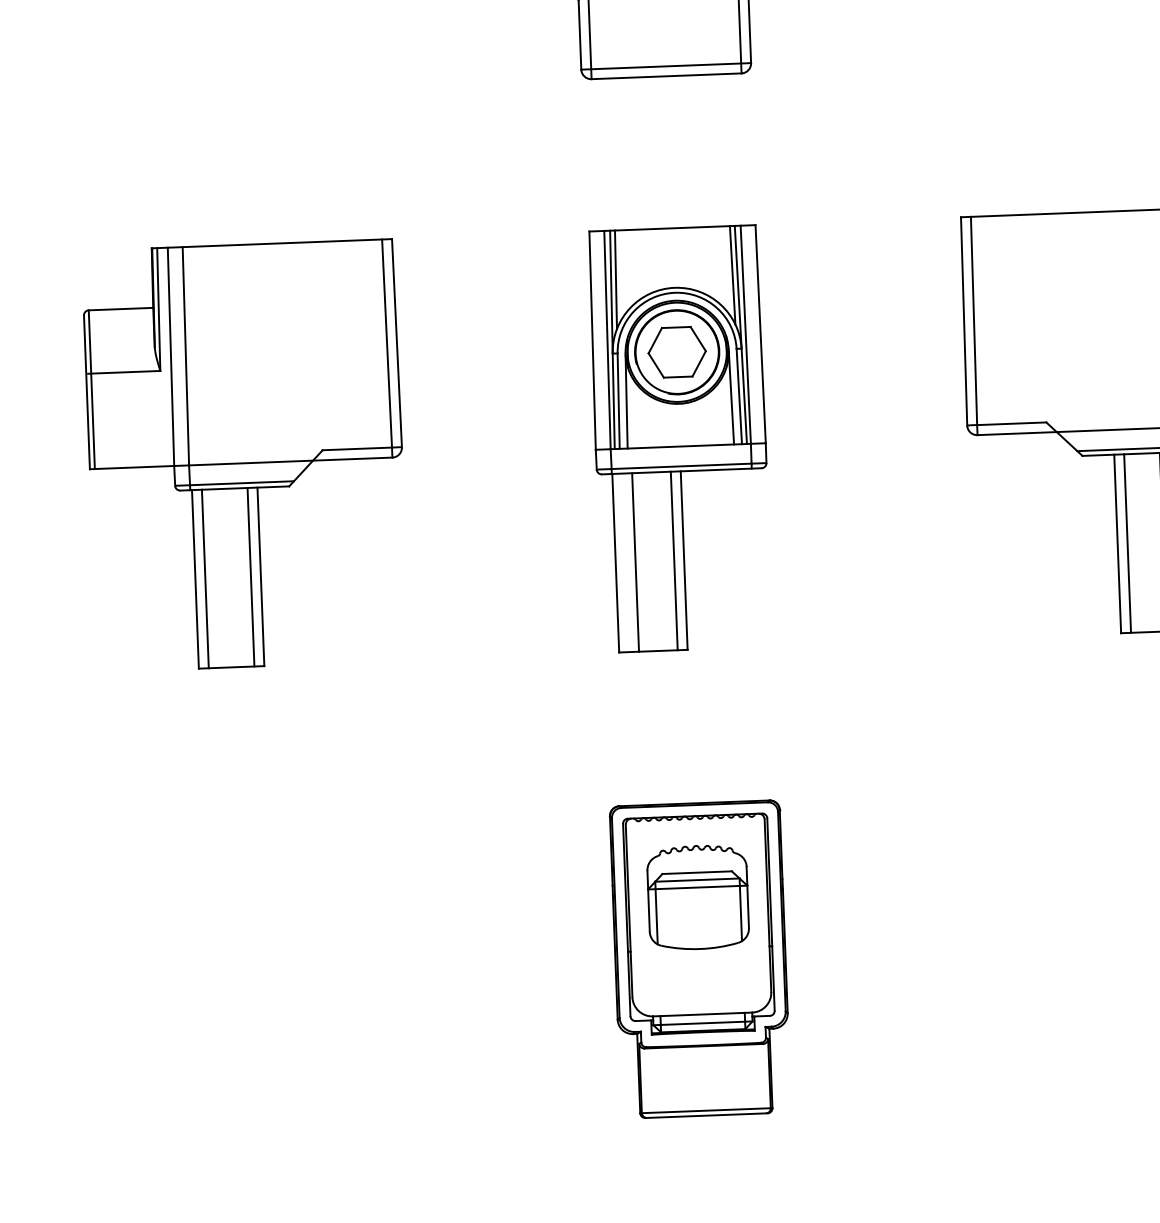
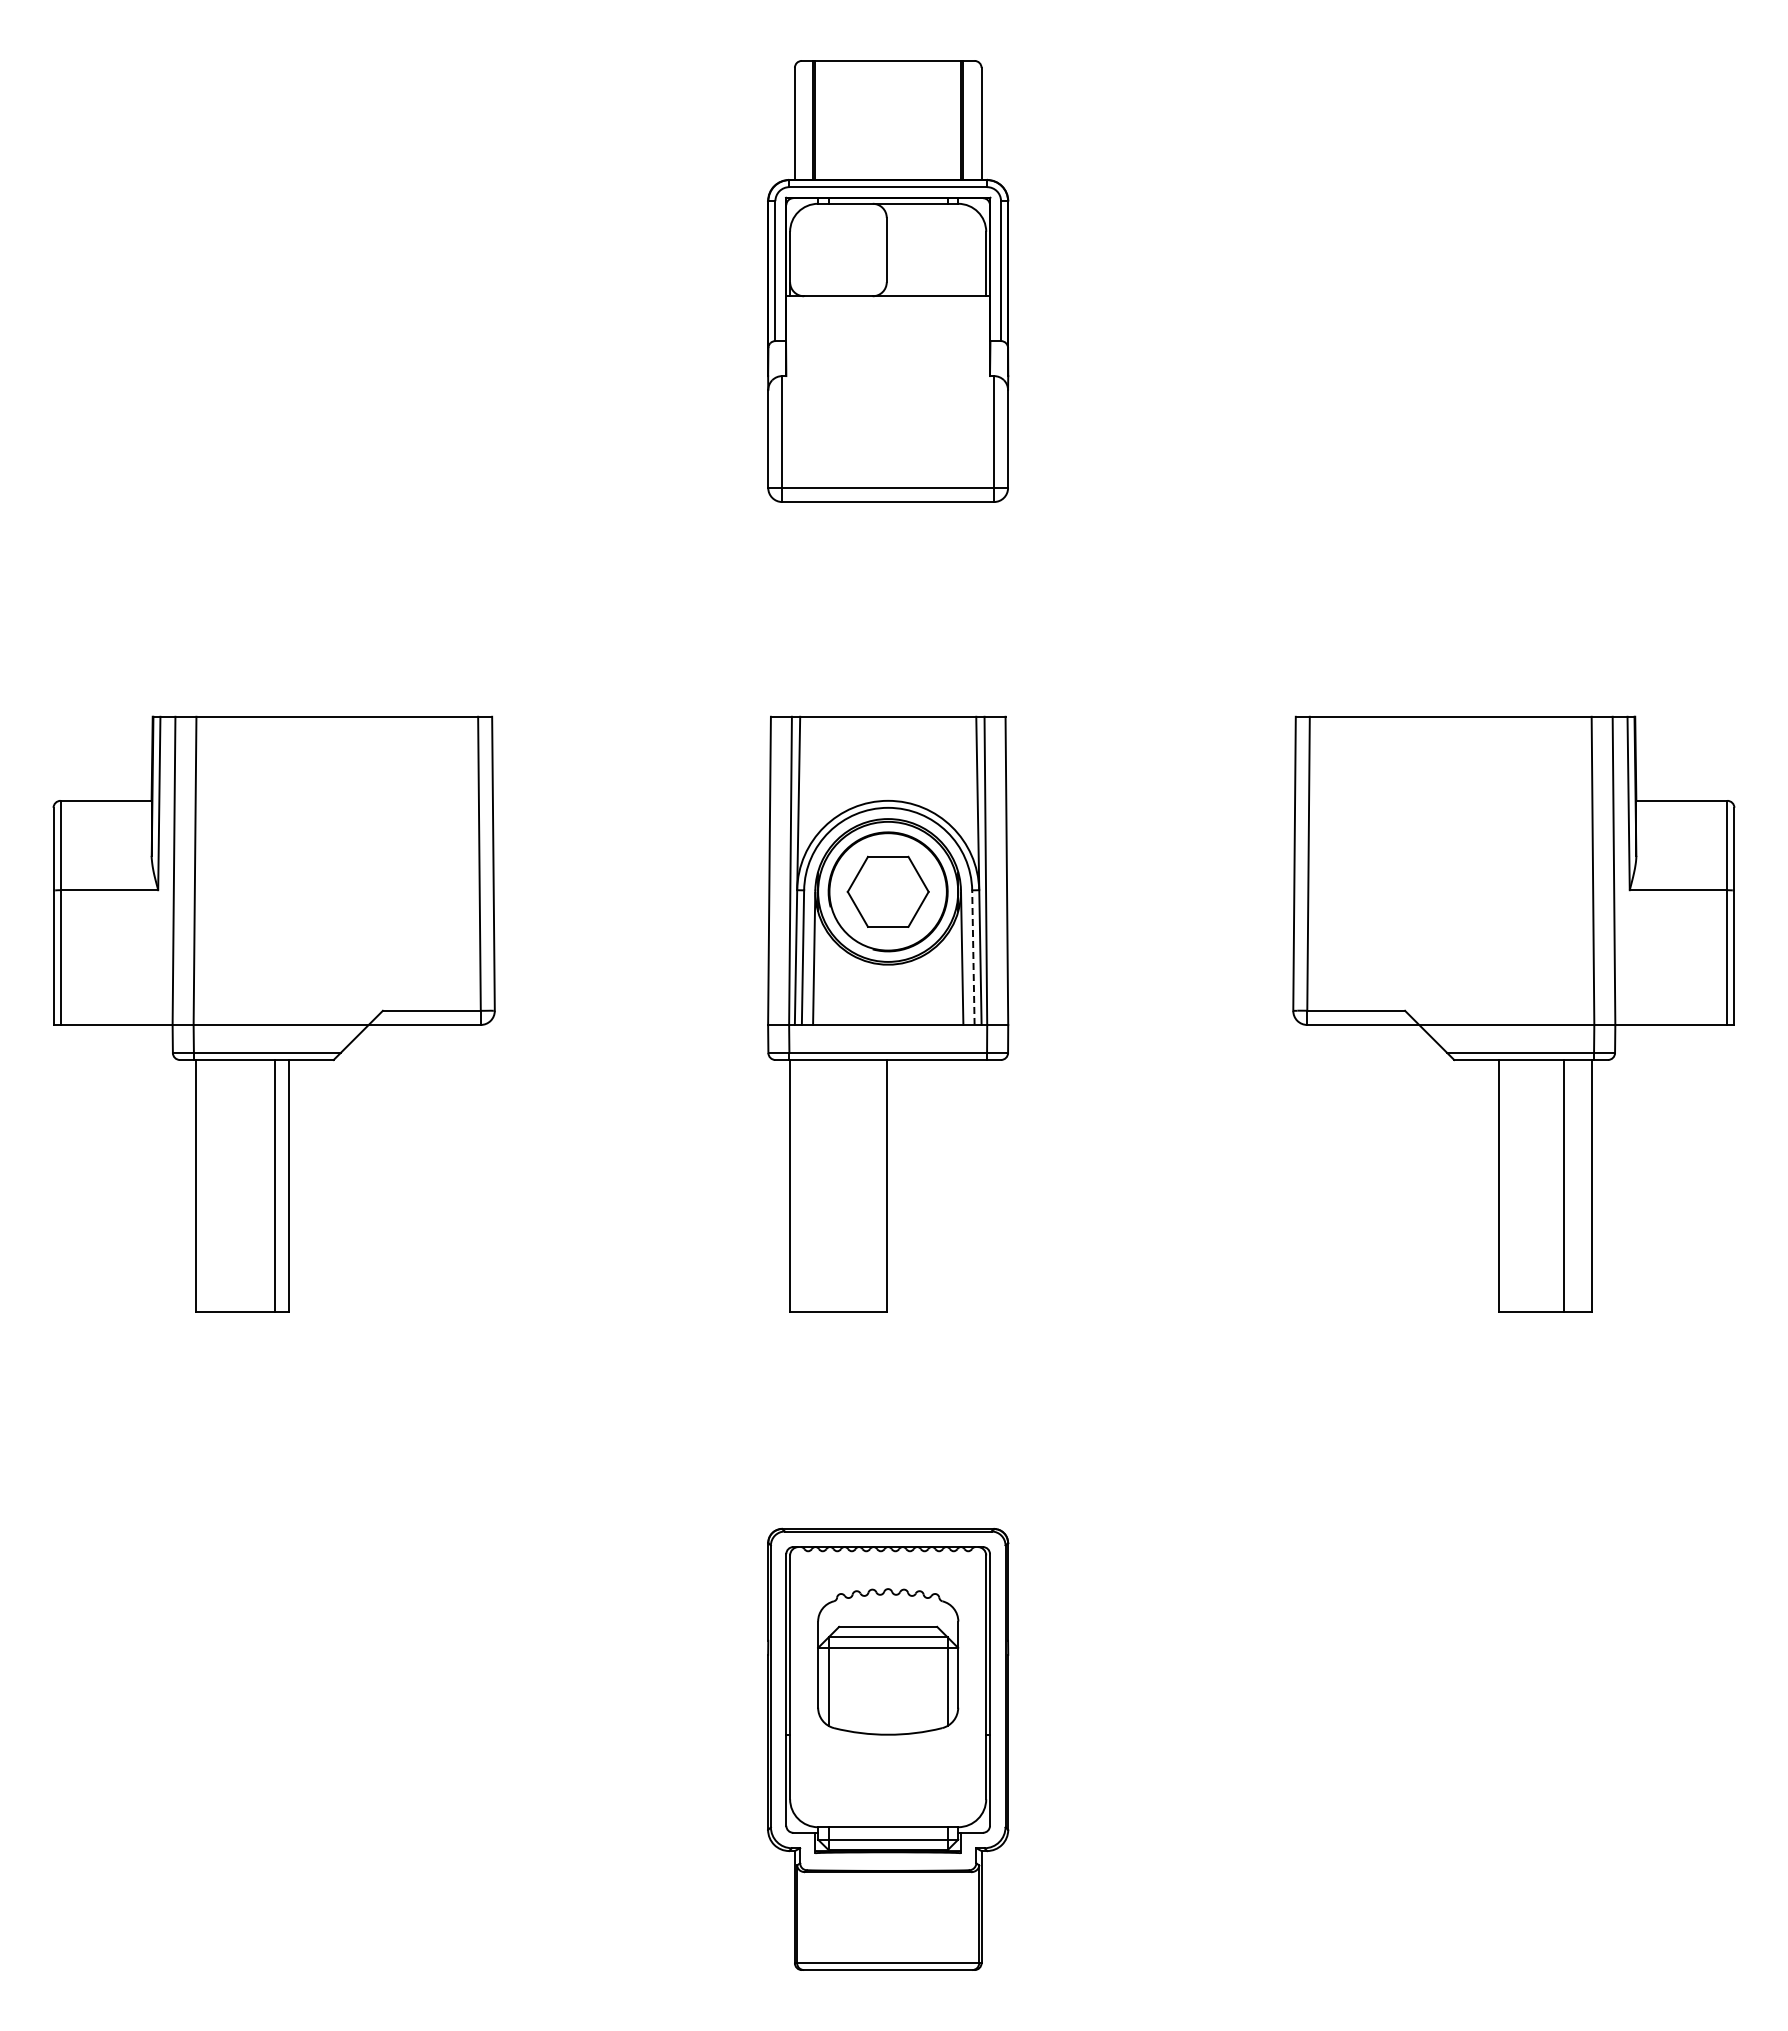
line: (732, 274) -> (970, 785), removed
line: (615, 279) -> (805, 785), removed
line: (739, 396) -> (973, 957), solid -> dashed
line: (1127, 543) -> (1513, 1185), removed
line: (674, 560) -> (872, 1185), removed
line: (635, 562) -> (818, 1185), removed
line: (205, 578) -> (210, 1185), removed

